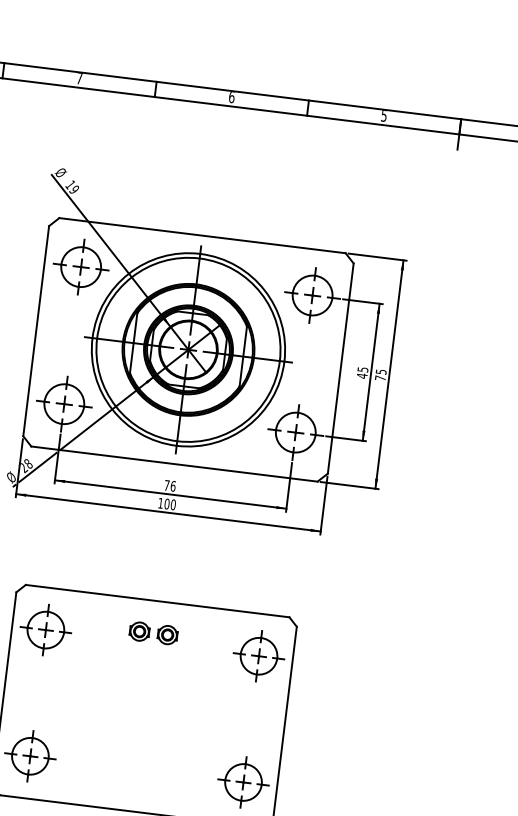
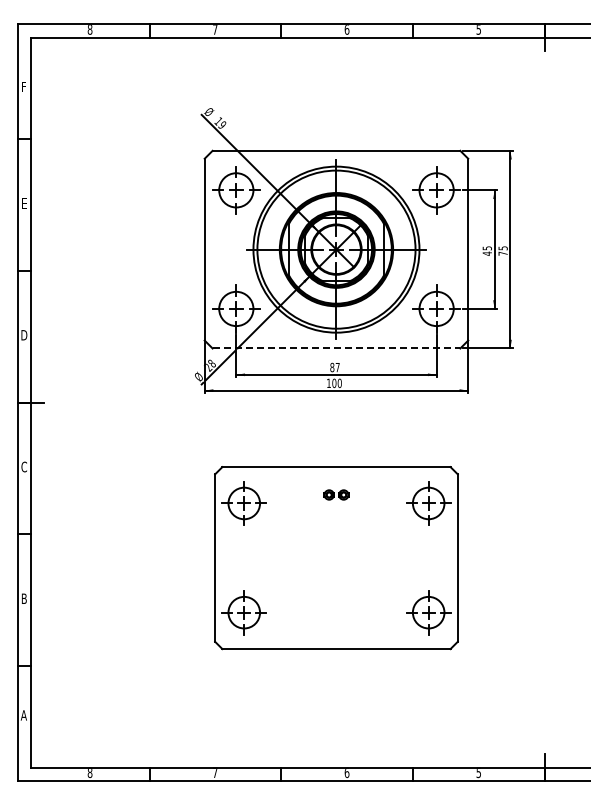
line: (174, 464) -> (336, 348), solid -> dashed
text: (169, 485) -> (334, 367), 76 -> 87
part: (153, 632) -> (336, 494), size x0.6

